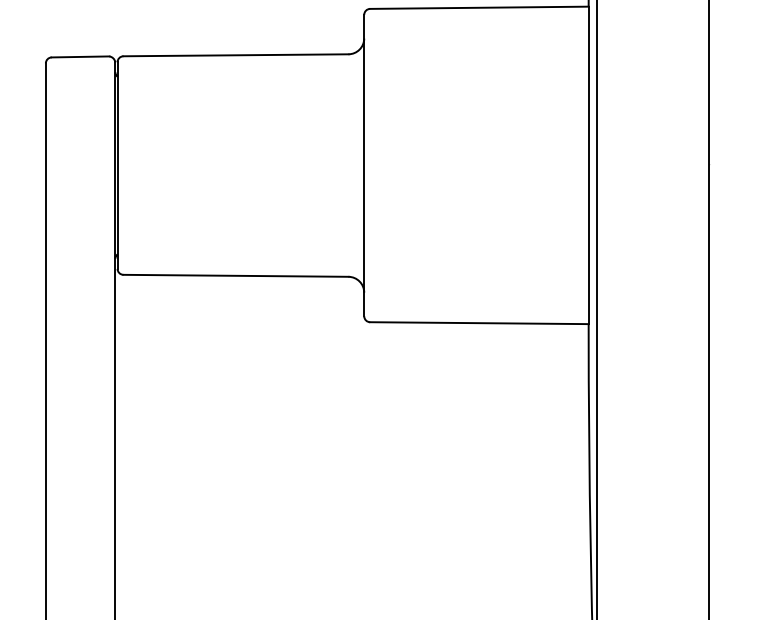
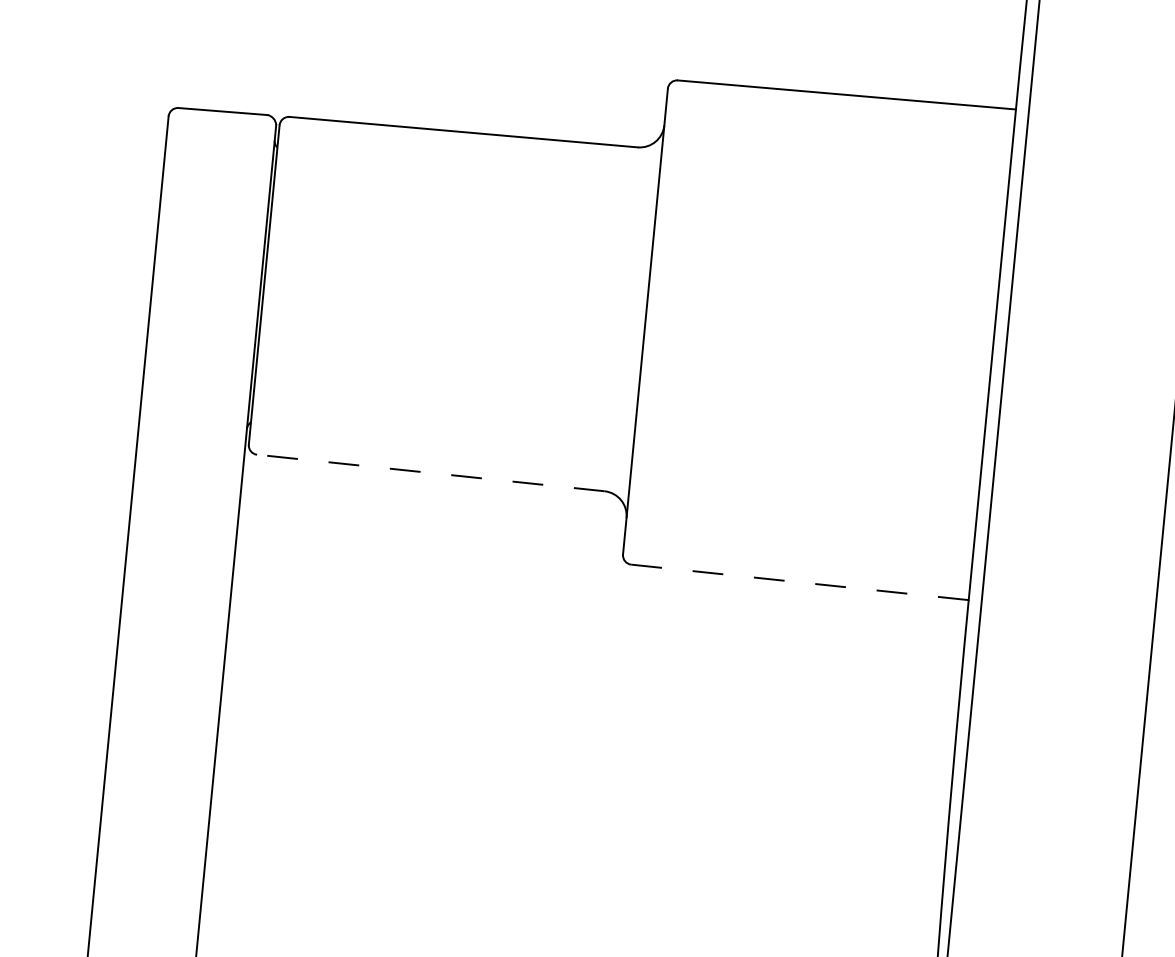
line: (235, 275) -> (430, 472), solid -> dashed
line: (479, 323) -> (800, 582), solid -> dashed

